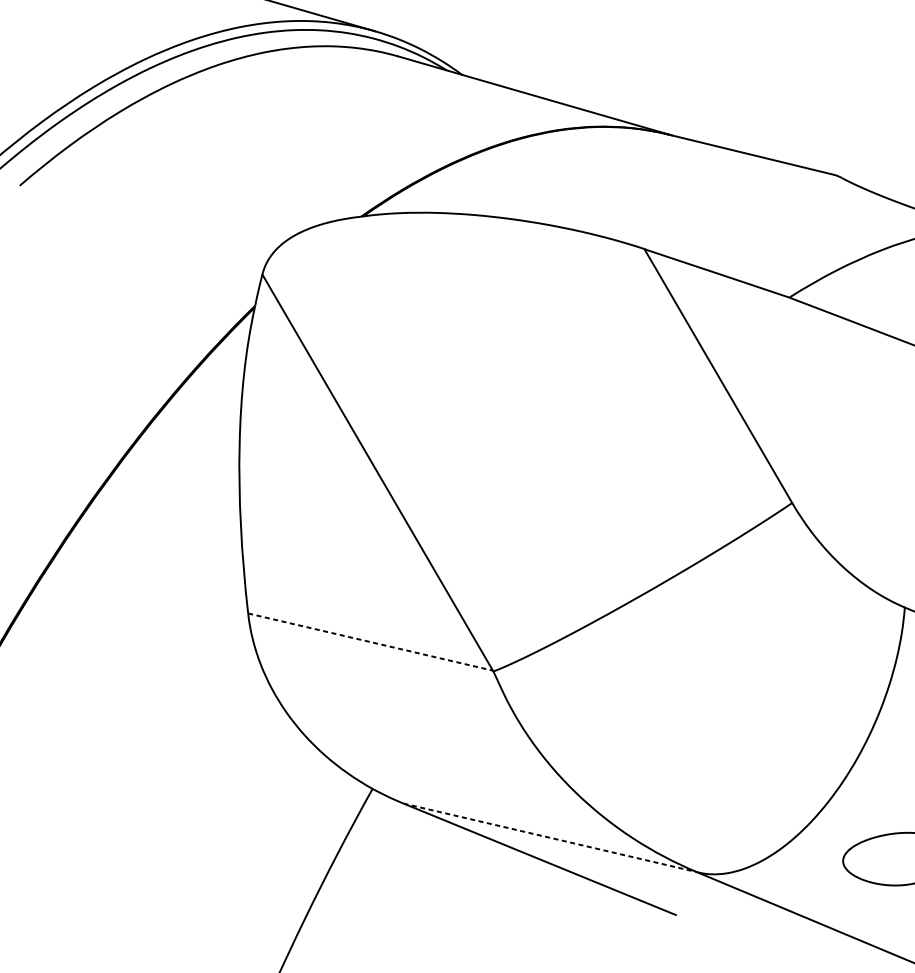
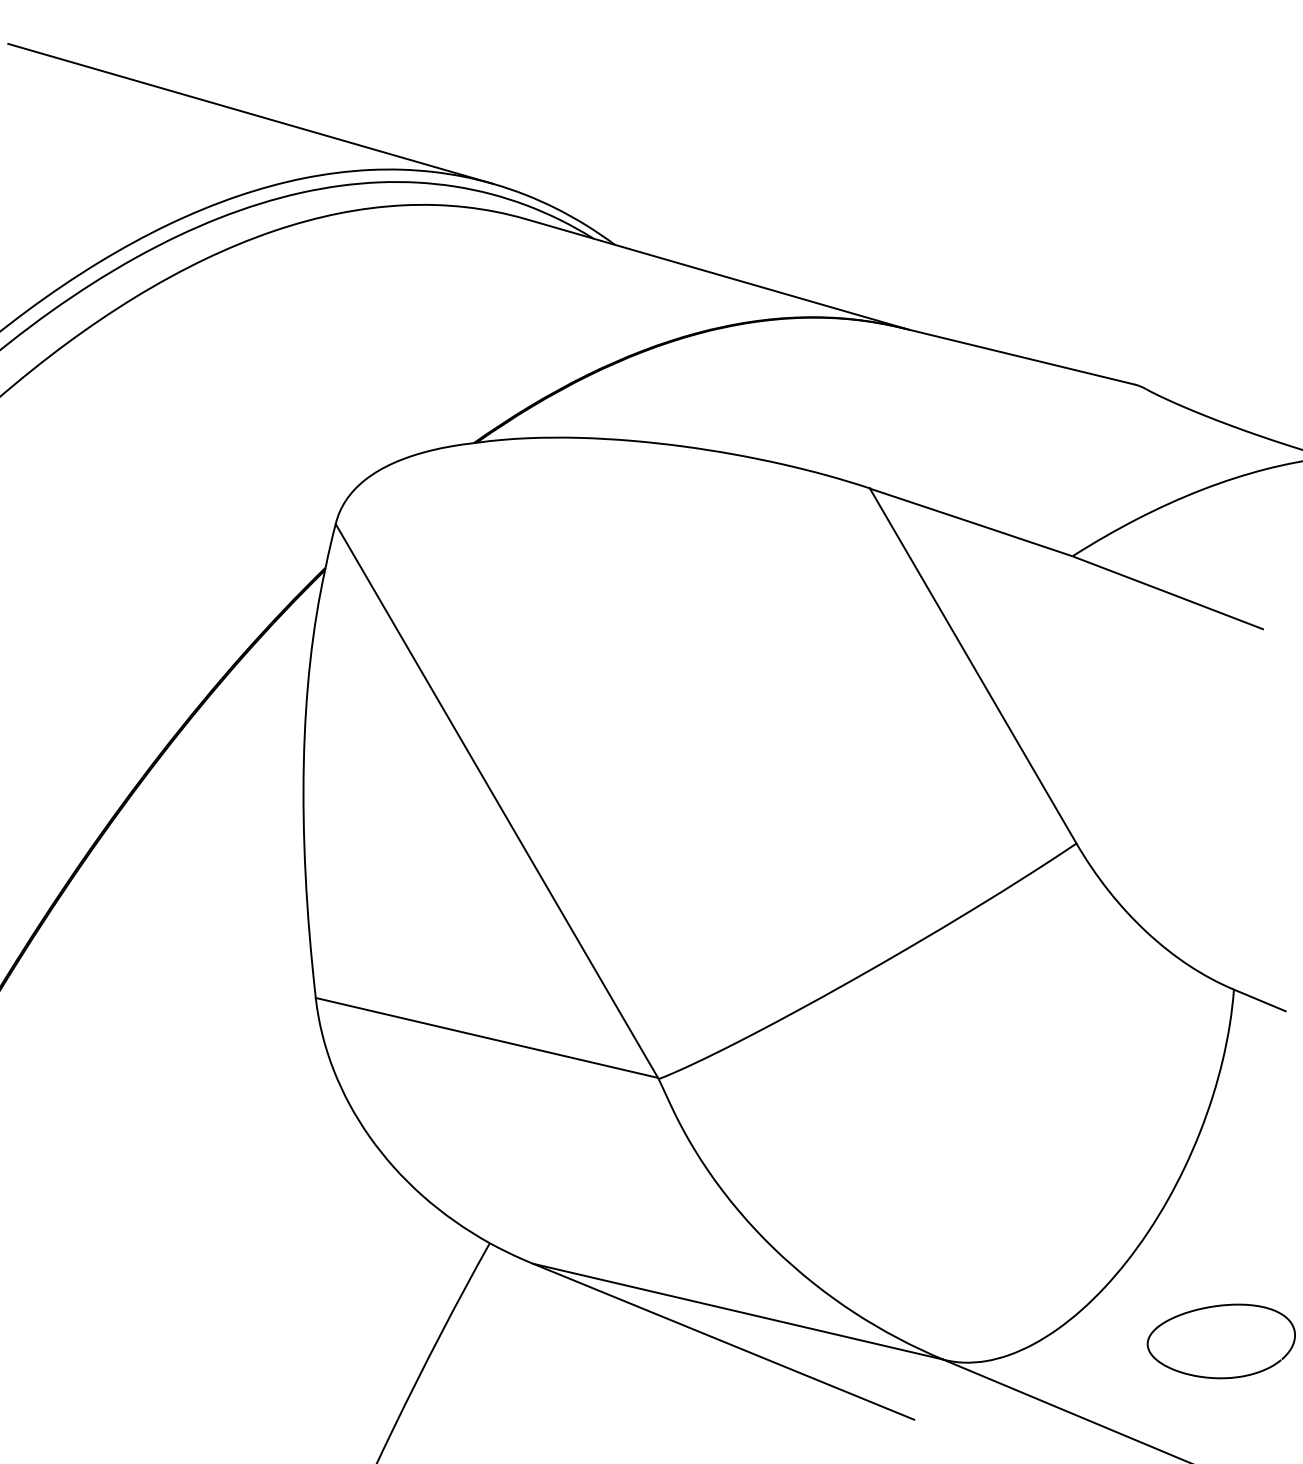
line: (370, 641) -> (486, 1037), dashed -> solid
line: (550, 837) -> (738, 1311), dashed -> solid

